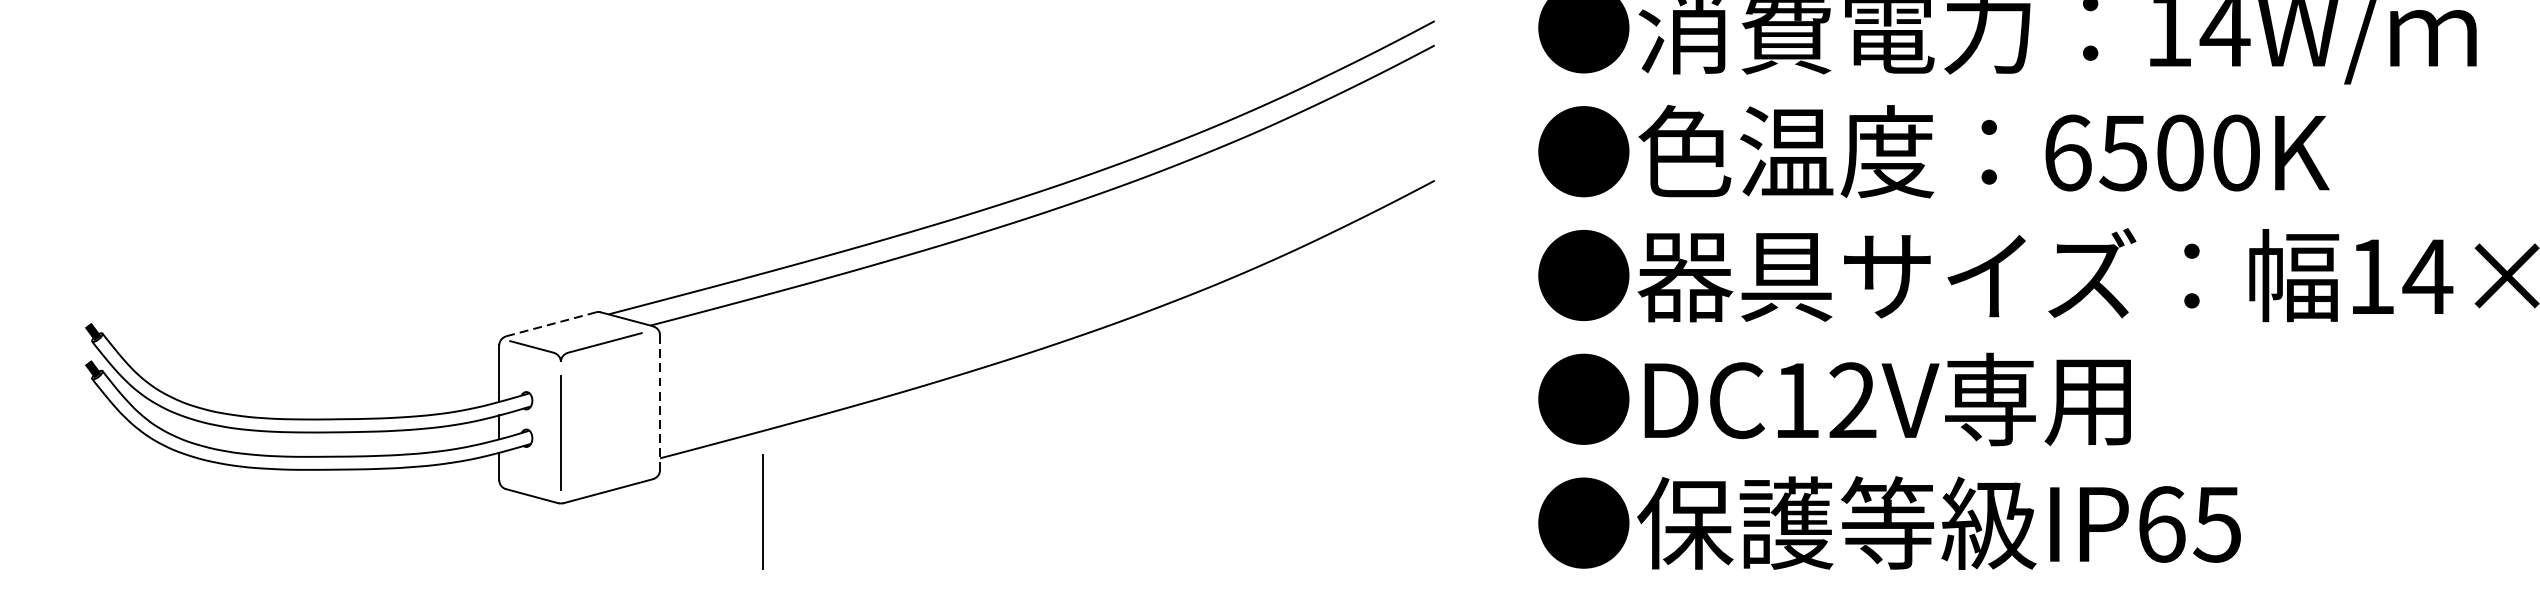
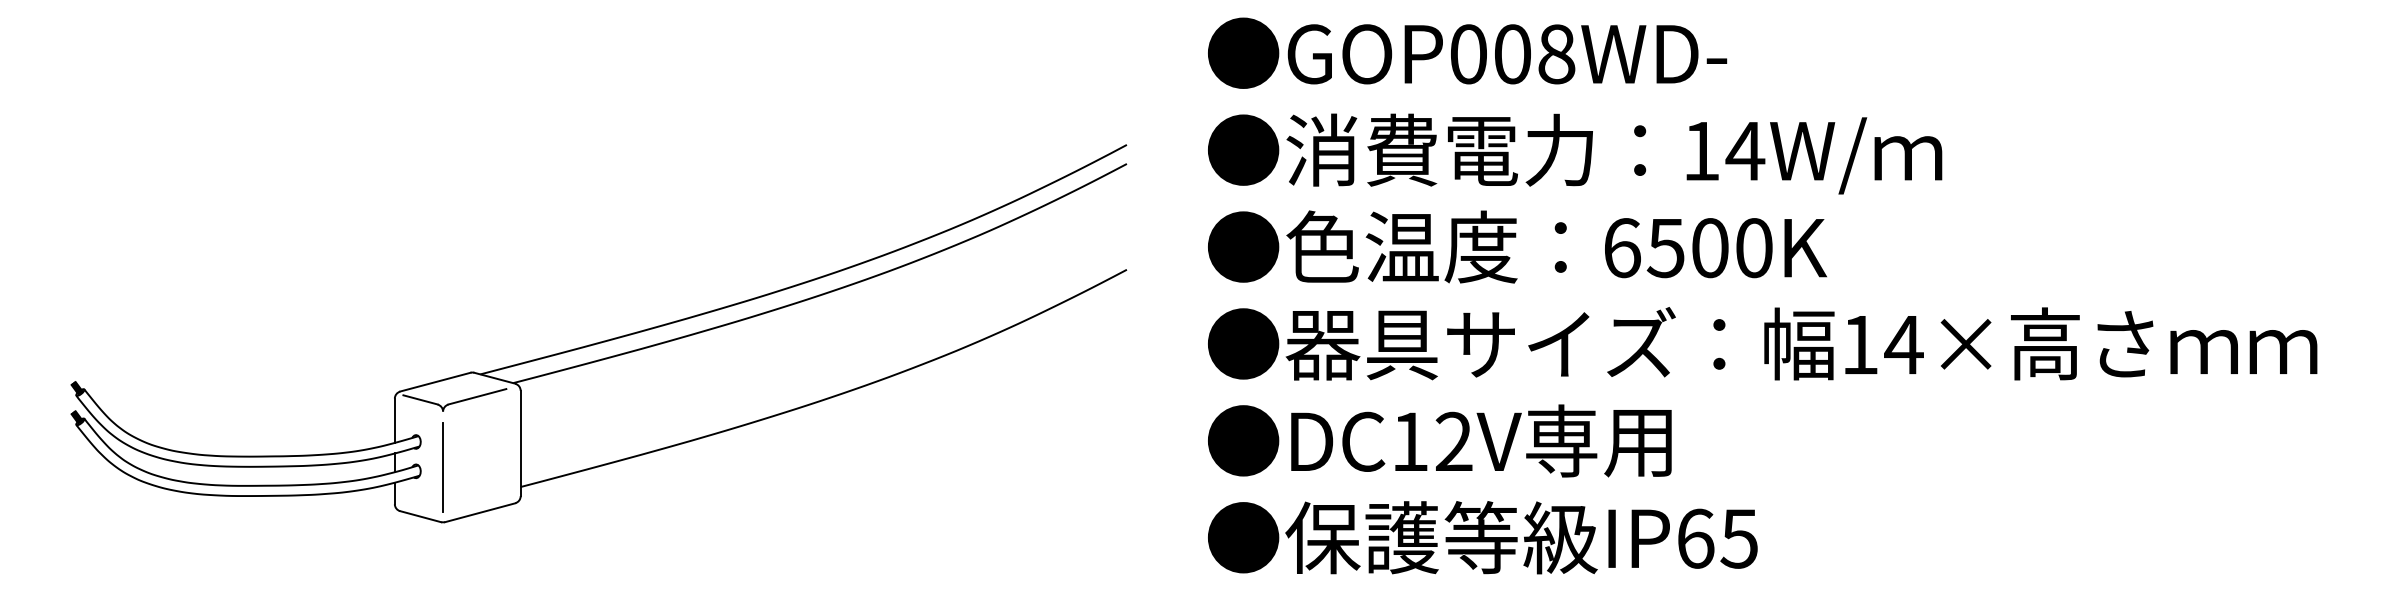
line: (551, 324) -> (435, 382), dashed -> solid
line: (659, 402) -> (520, 443), dashed -> solid
line: (762, 512) -> (600, 529), removed

